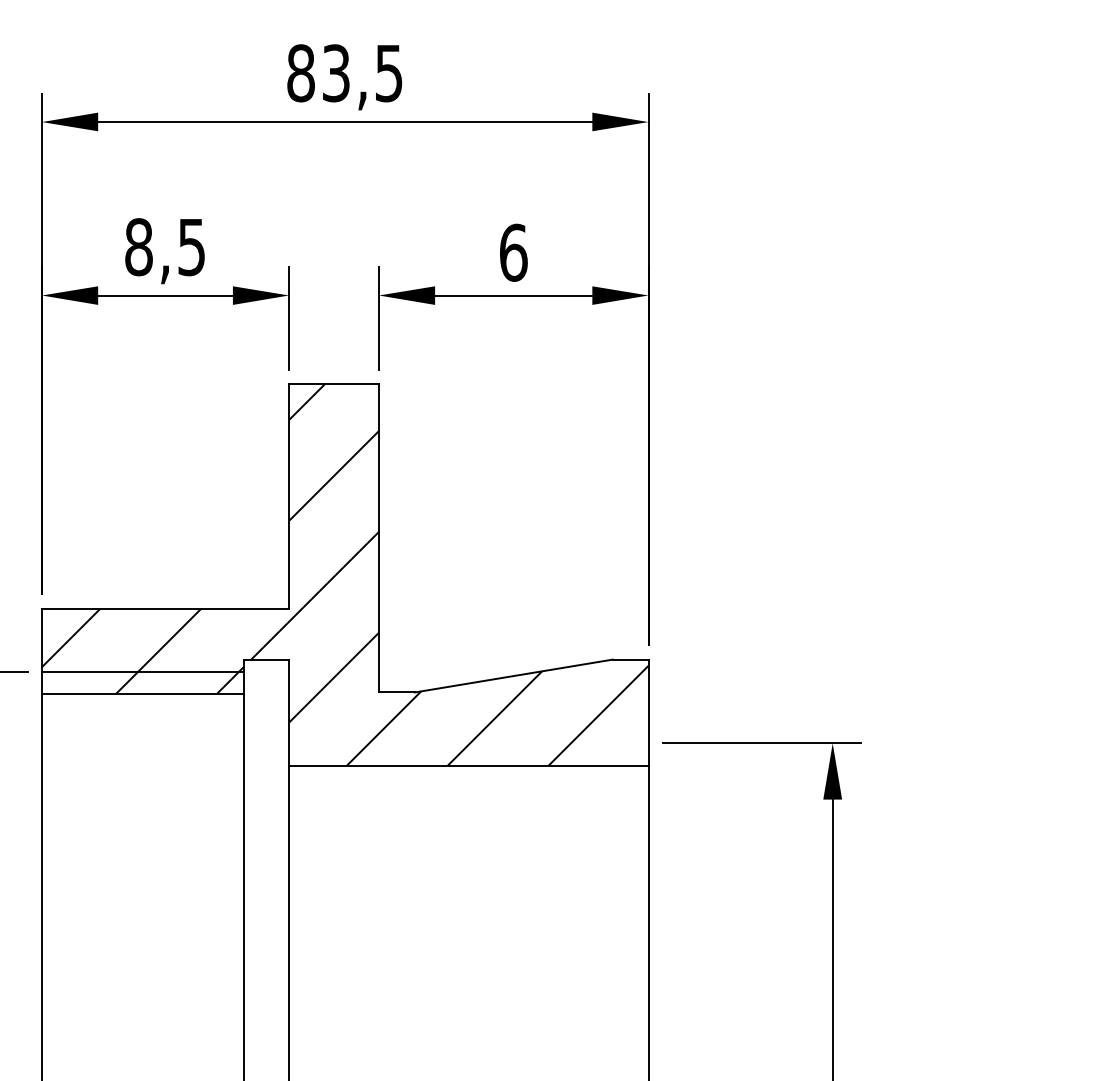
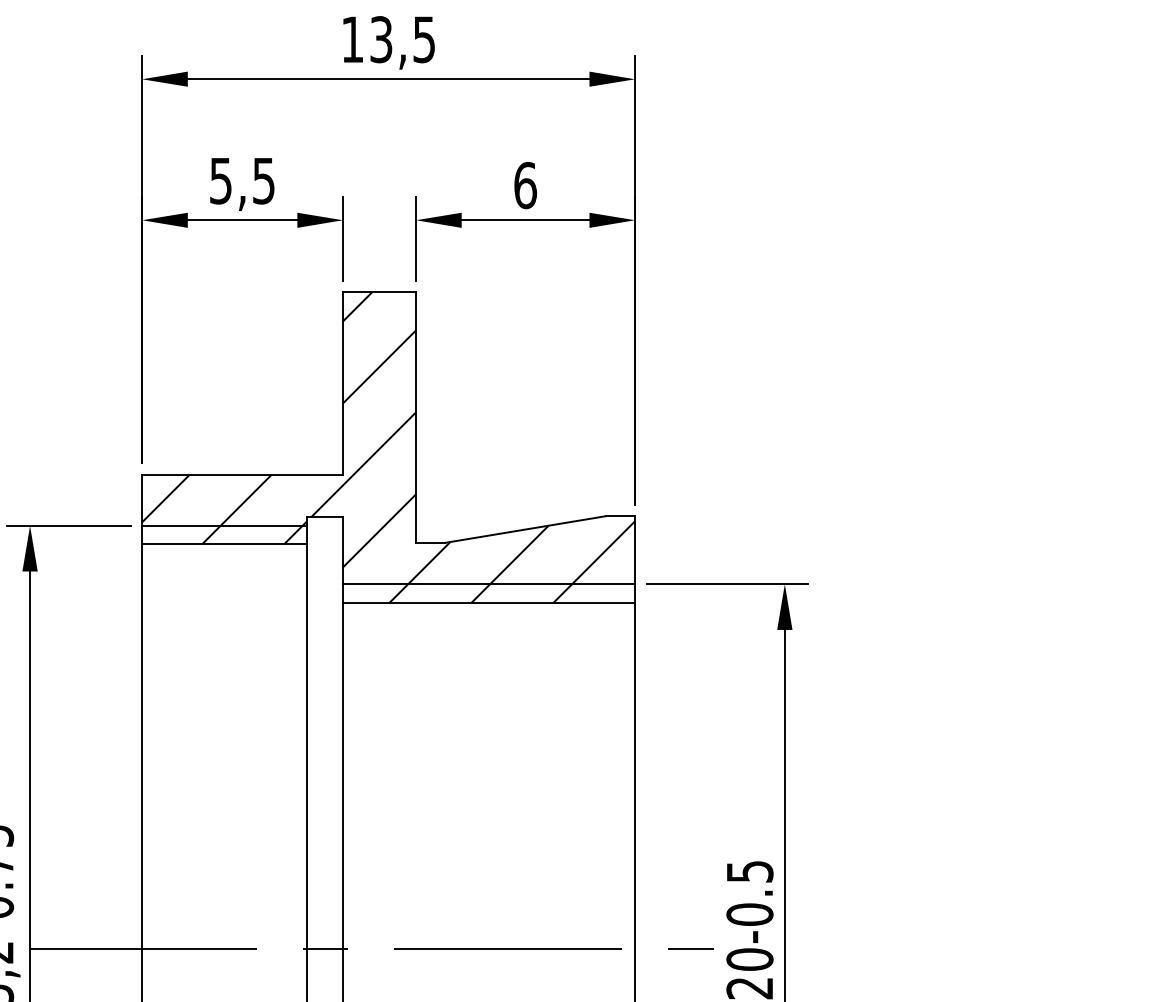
text: (300, 73) -> (352, 39), 83,5 -> 13,5
text: (138, 246) -> (220, 180), 8,5 -> 5,5
line: (469, 743) -> (489, 584), added

